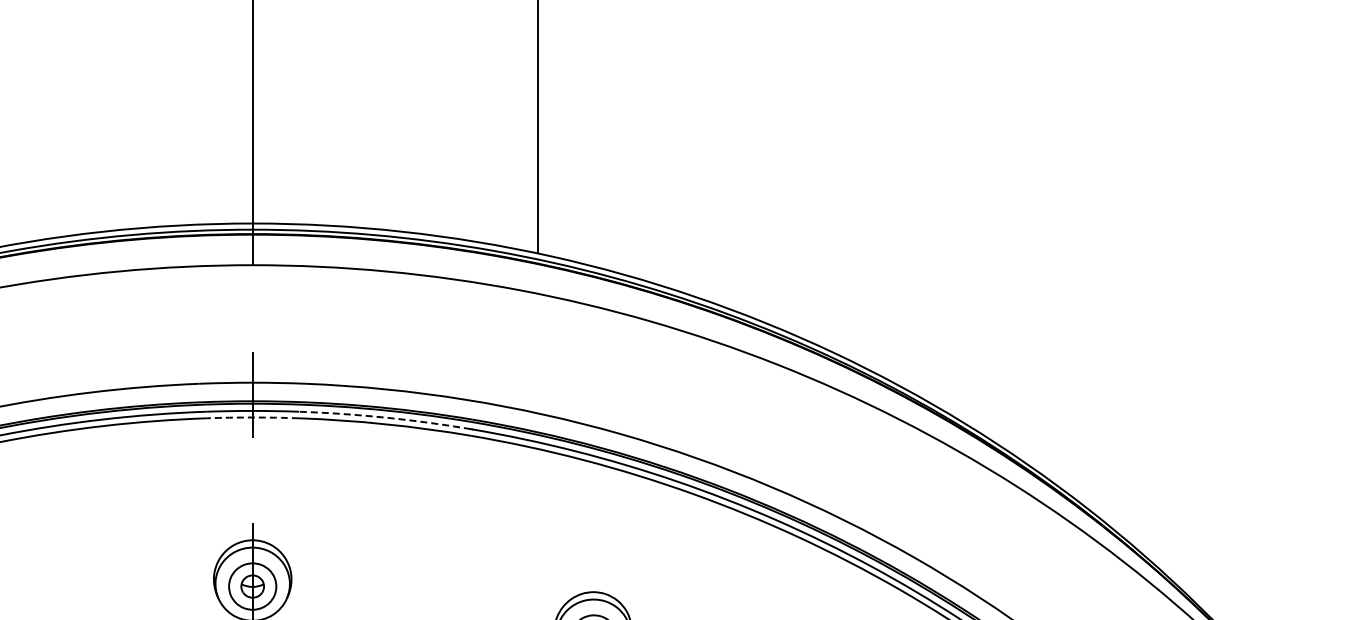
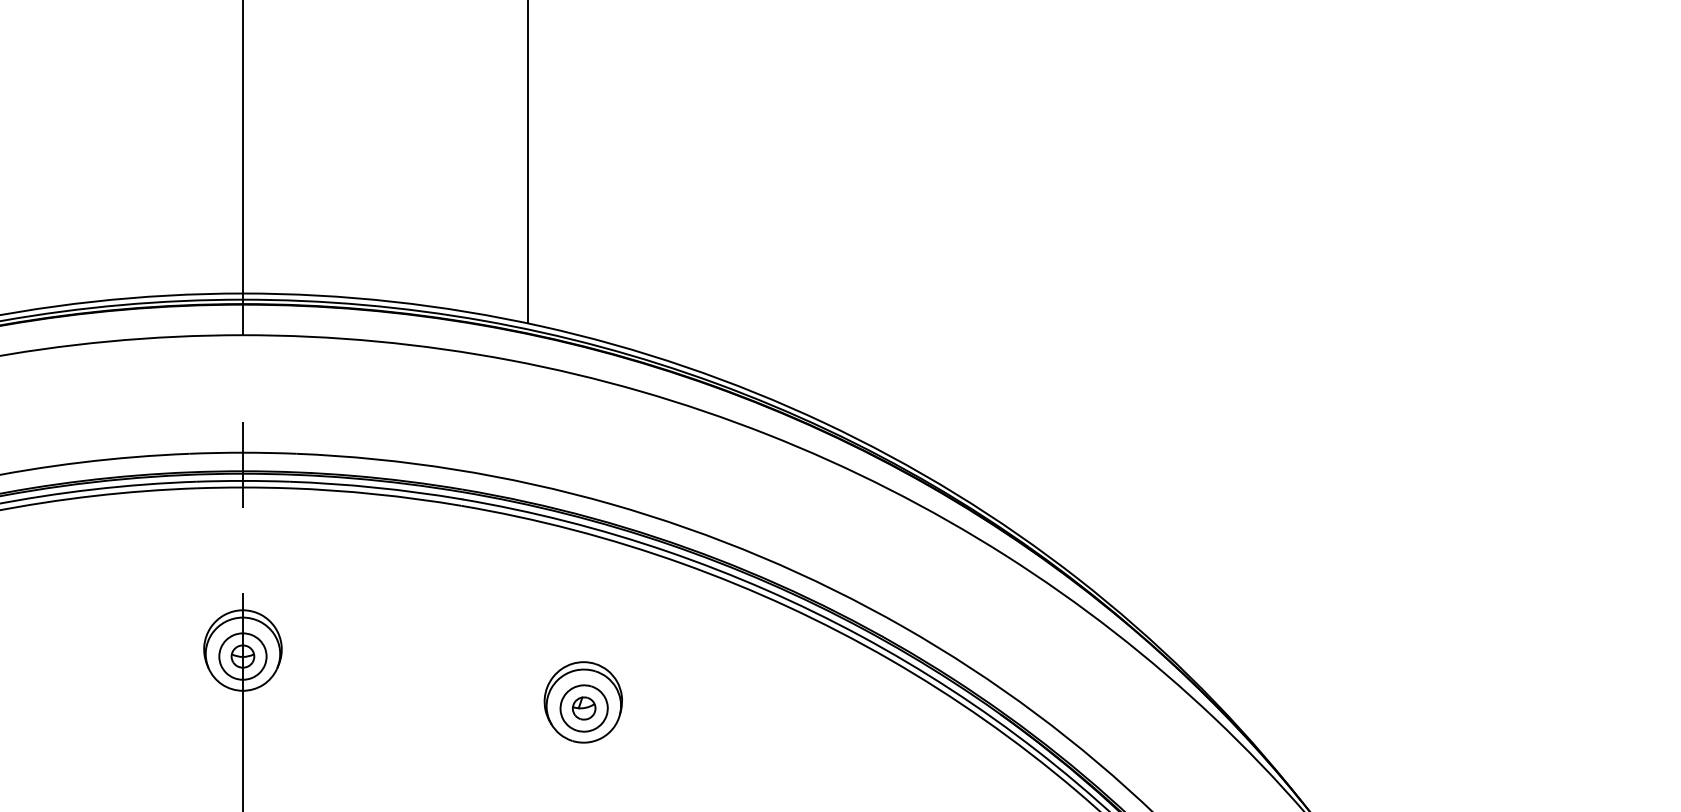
arc: (252, 417) -> (242, 487), dashed -> solid
arc: (385, 417) -> (375, 487), dashed -> solid

